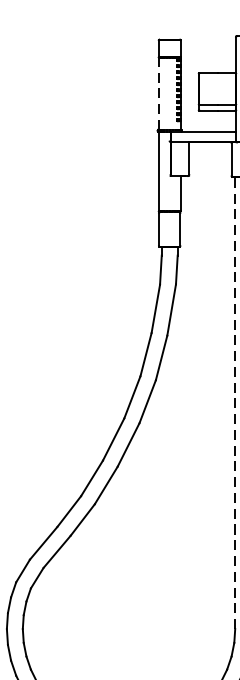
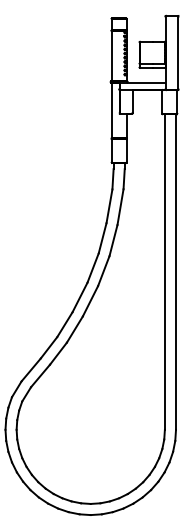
line: (158, 92) -> (111, 55), dashed -> solid
line: (234, 402) -> (164, 271), dashed -> solid

